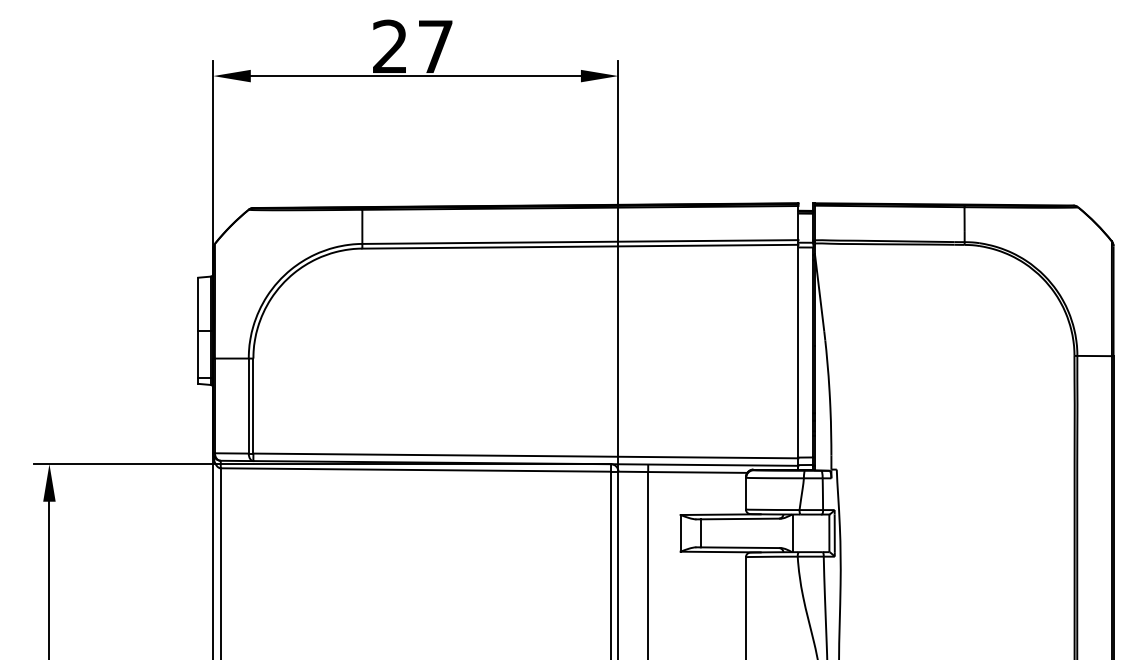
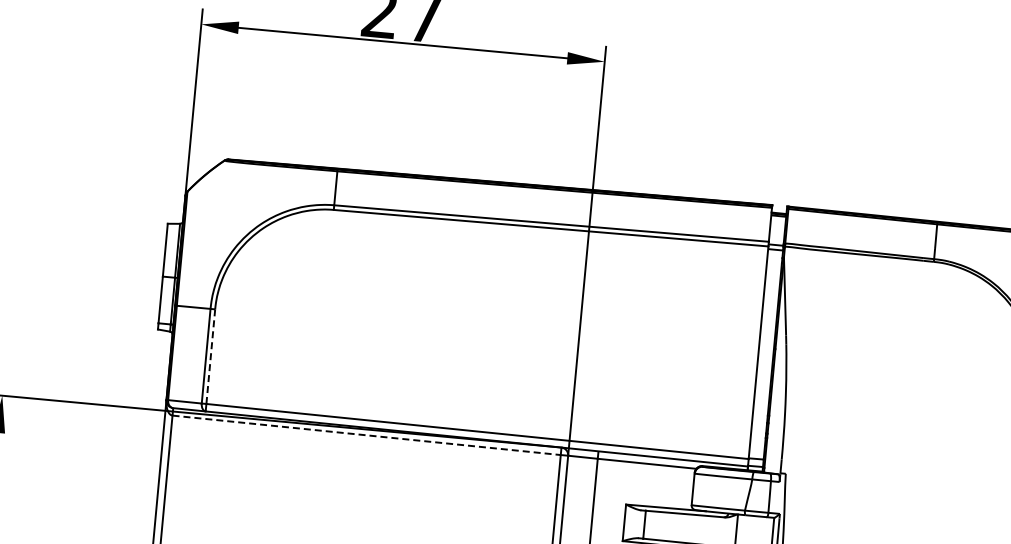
line: (253, 406) -> (210, 357), solid -> dashed
line: (416, 470) -> (367, 435), solid -> dashed

